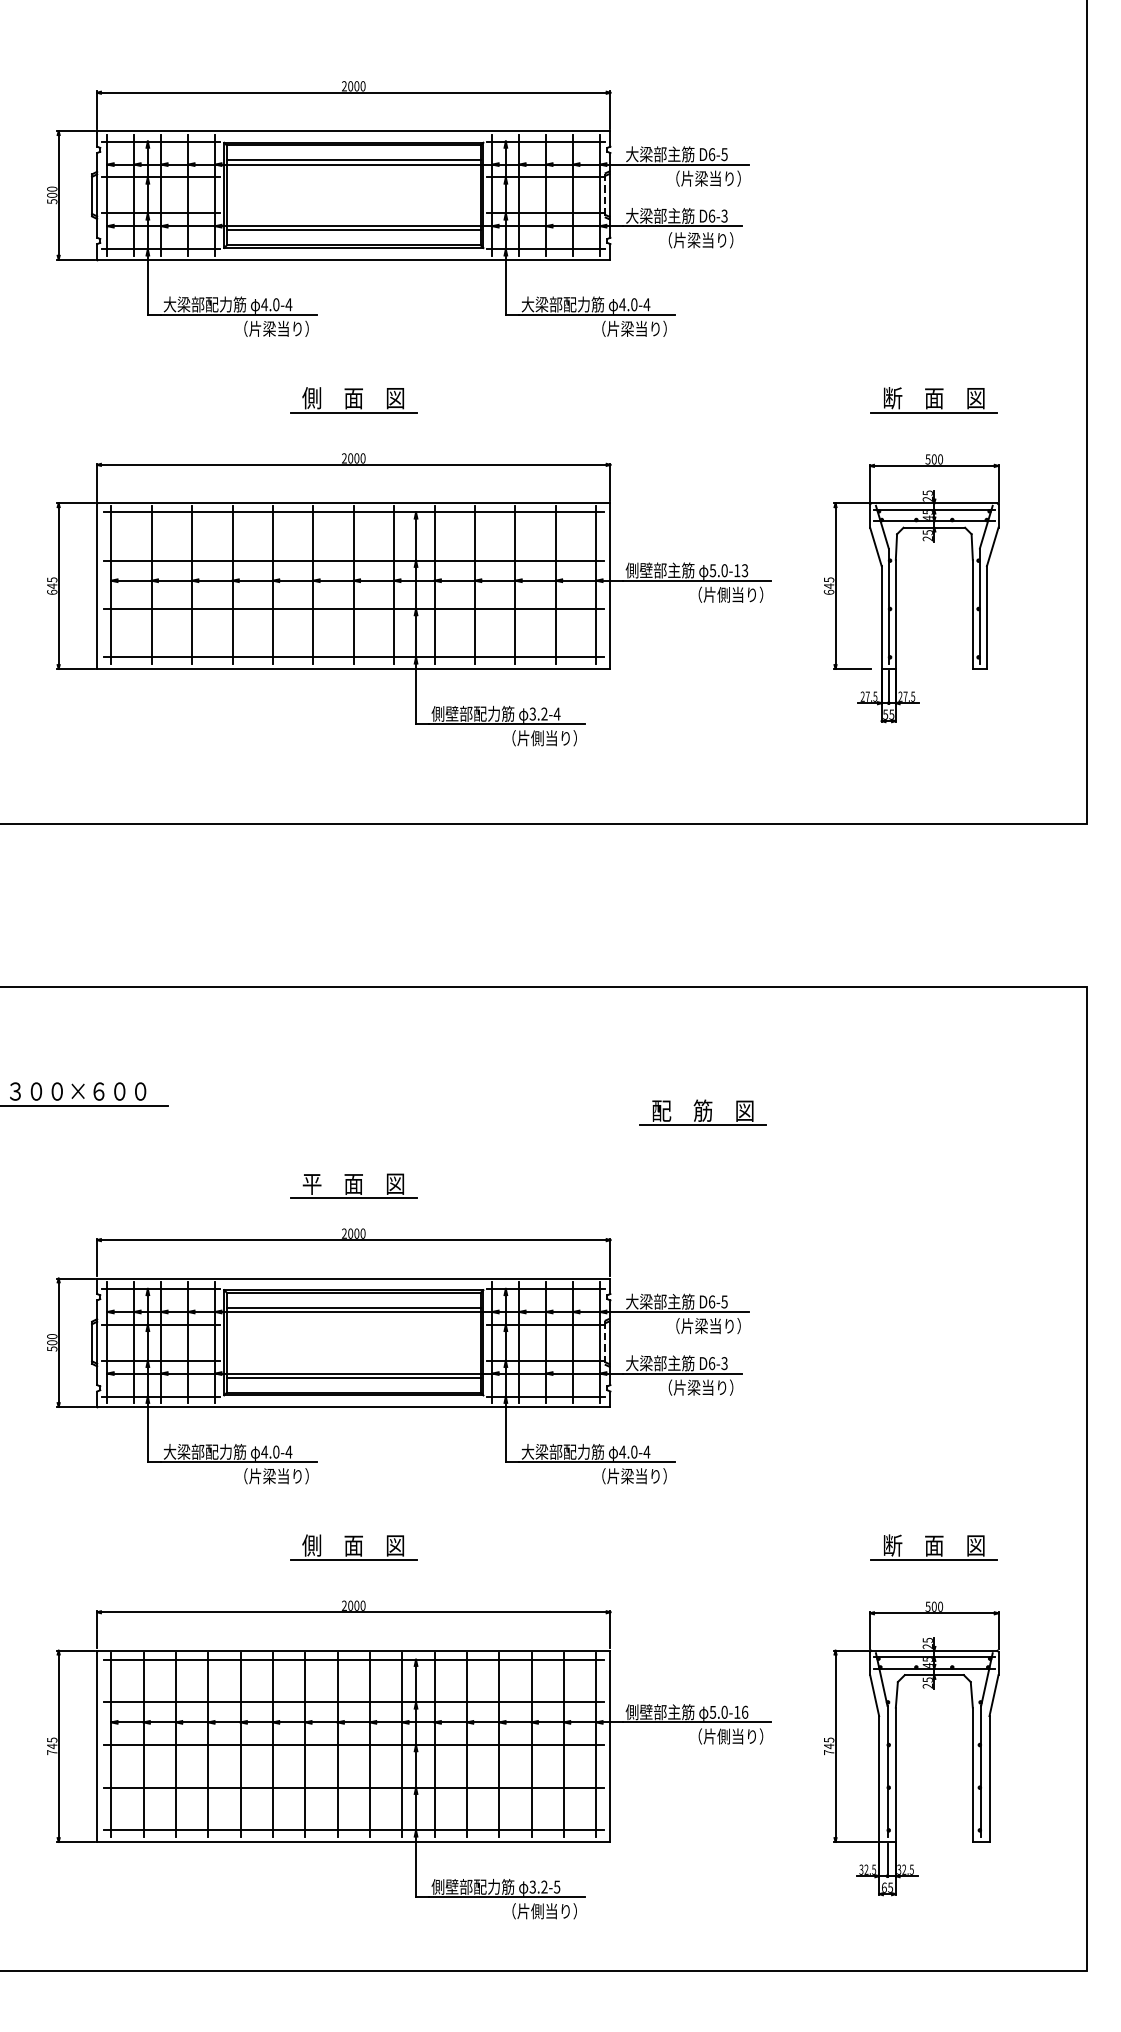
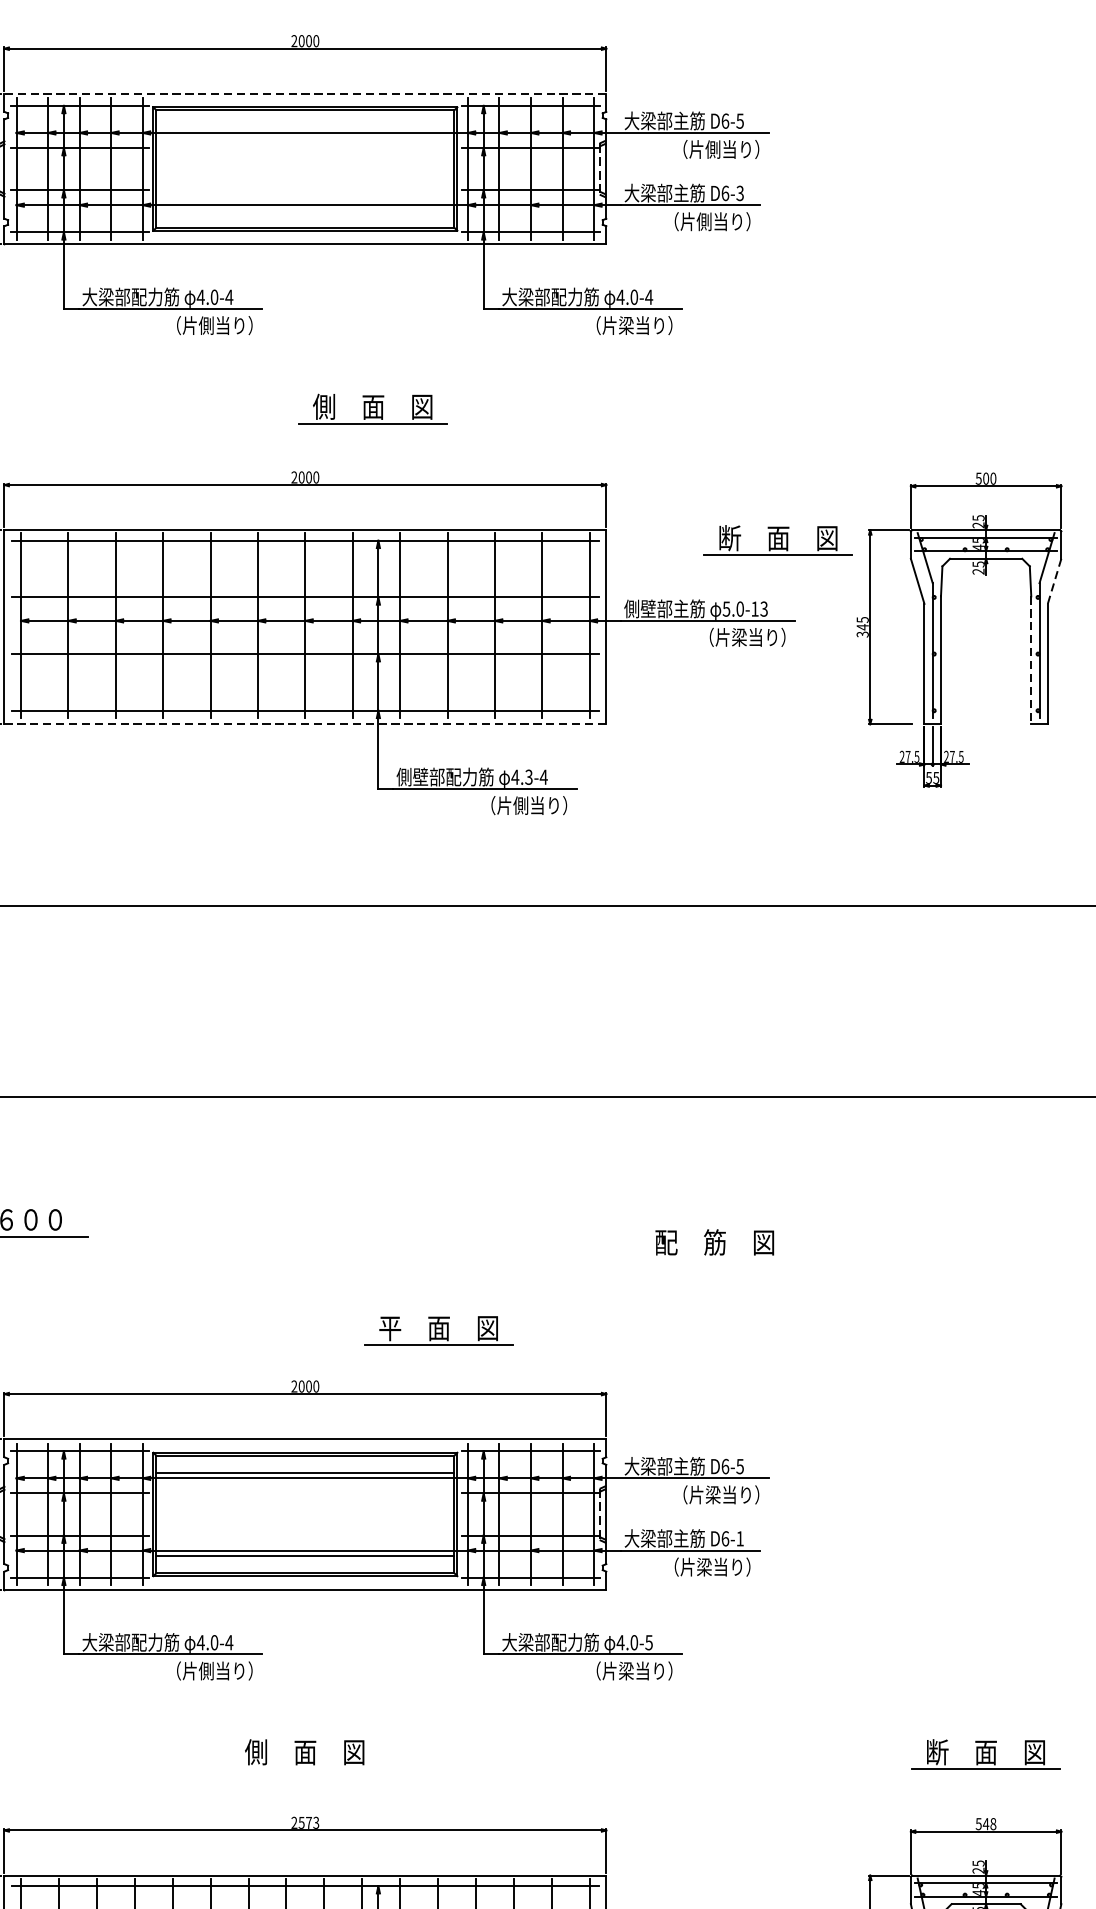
line: (353, 131) -> (305, 94), solid -> dashed
line: (353, 160) -> (305, 128), removed
text: (701, 178) -> (713, 149), （片梁当り） -> （片側当り）
line: (353, 230) -> (305, 210), removed
text: (693, 240) -> (703, 221), （片梁当り） -> （片側当り）
text: (269, 328) -> (206, 325), （片梁当り） -> （片側当り）
part: (353, 400) -> (373, 409), moved
part: (933, 400) -> (777, 540), moved
line: (992, 547) -> (1054, 581), solid -> dashed
text: (828, 591) -> (862, 633), 645 -> 345
text: (723, 594) -> (738, 637), （片側当り） -> （片梁当り）
line: (972, 614) -> (1030, 660), solid -> dashed
line: (353, 668) -> (305, 723), solid -> dashed
text: (538, 713) -> (521, 776), 3.2-4 -> 4.3-4
line: (702, 1125) -> (714, 1259), removed
part: (353, 1185) -> (438, 1330), moved
text: (724, 1363) -> (740, 1538), D6-3 -> D6-1
text: (646, 1451) -> (648, 1641), 4.0-4 -> 4.0-5
text: (269, 1476) -> (206, 1671), （片梁当り） -> （片側当り）
line: (353, 1559) -> (305, 1768), removed
text: (356, 1605) -> (308, 1822), 2000 -> 2573
text: (937, 1606) -> (989, 1823), 500 -> 548

